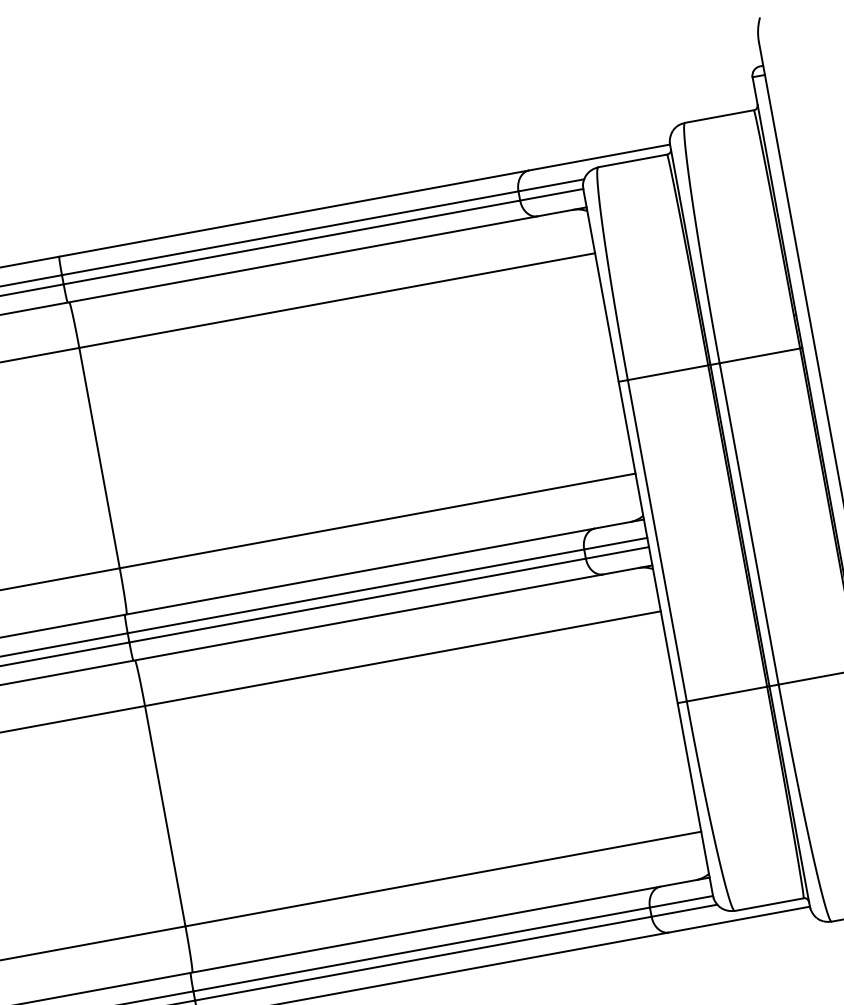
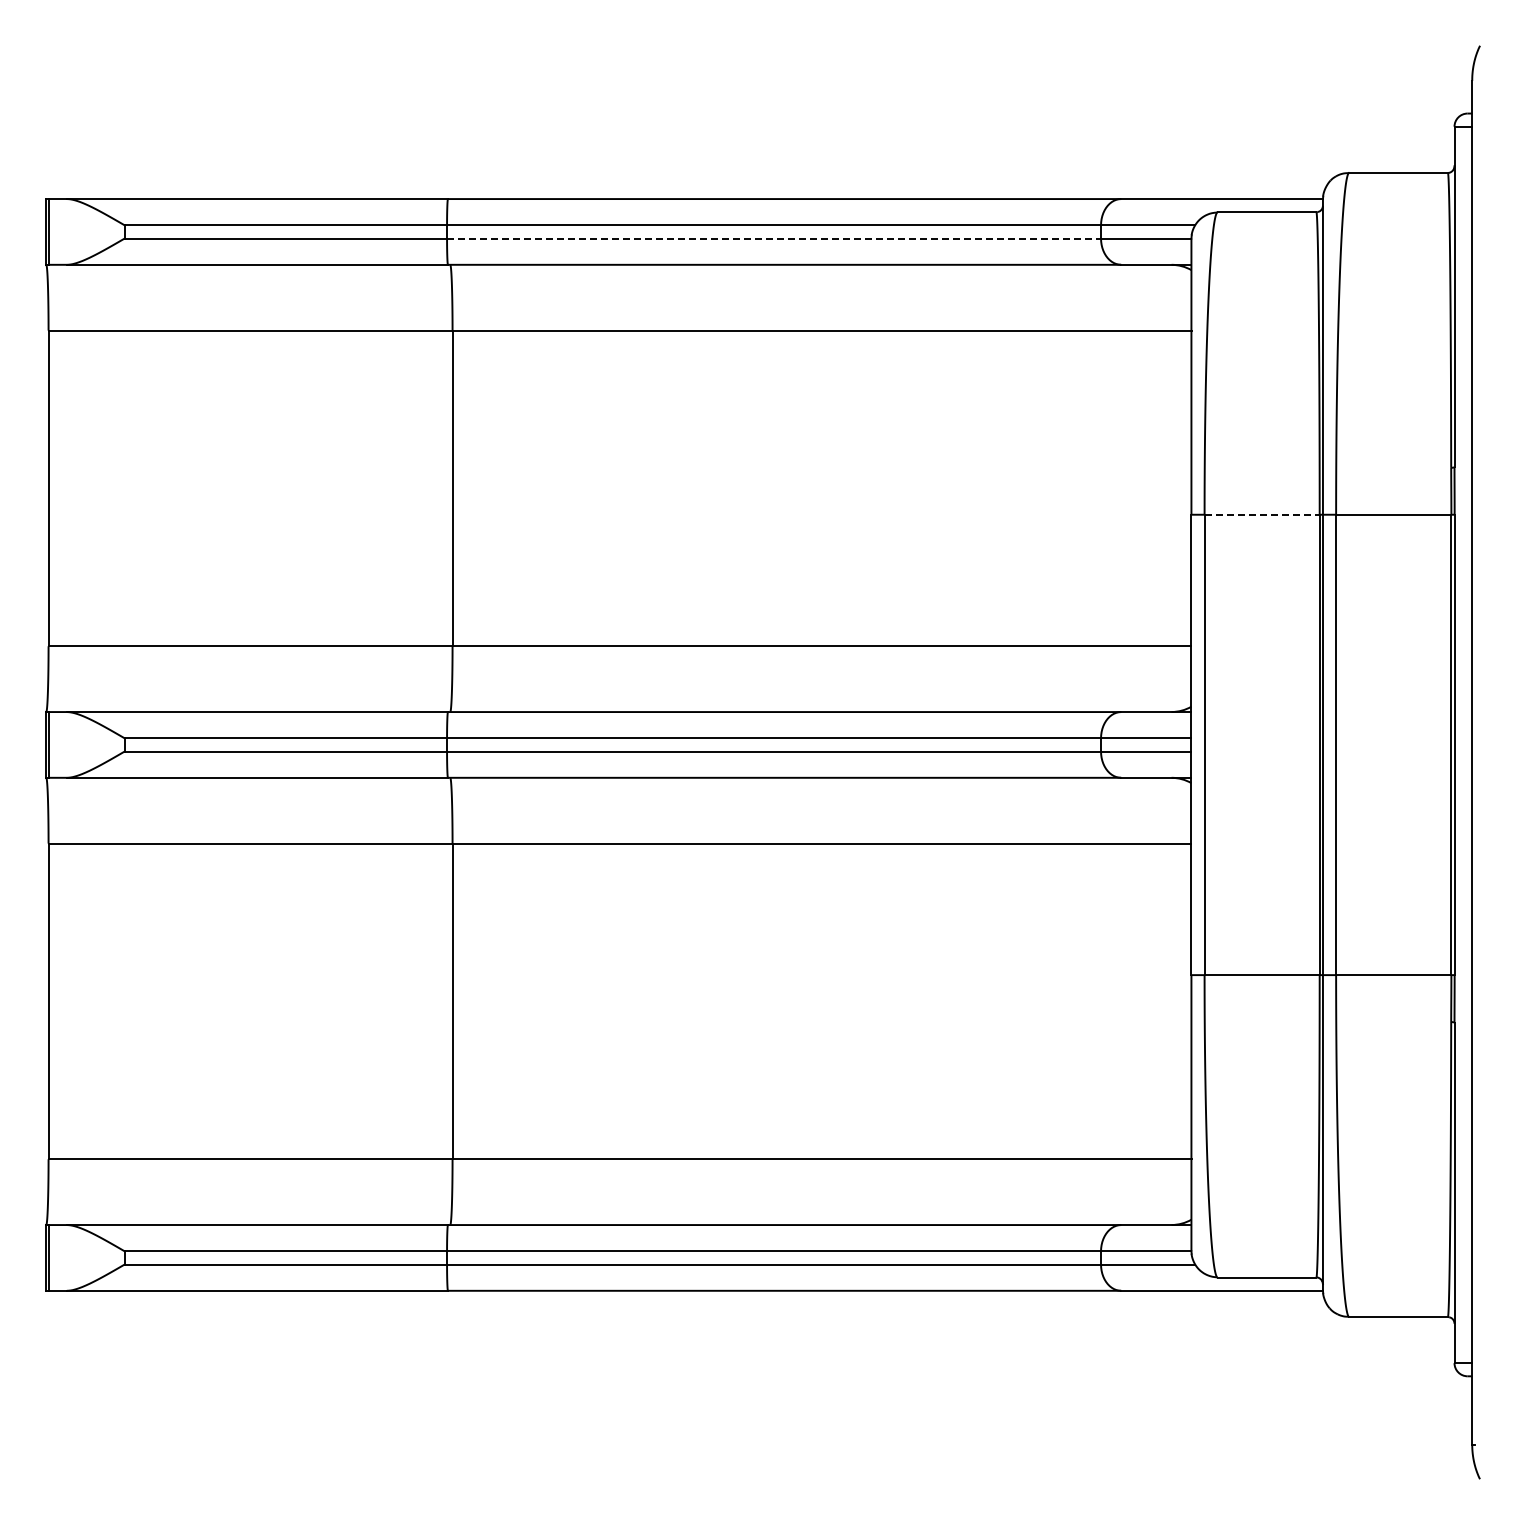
line: (292, 242) -> (774, 238), solid -> dashed
line: (668, 372) -> (1262, 514), solid -> dashed

